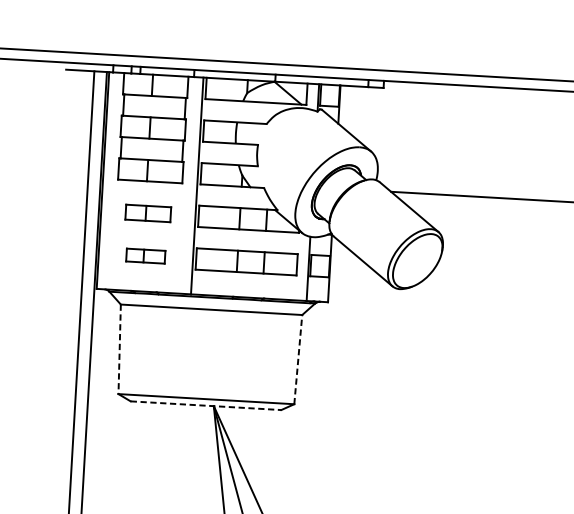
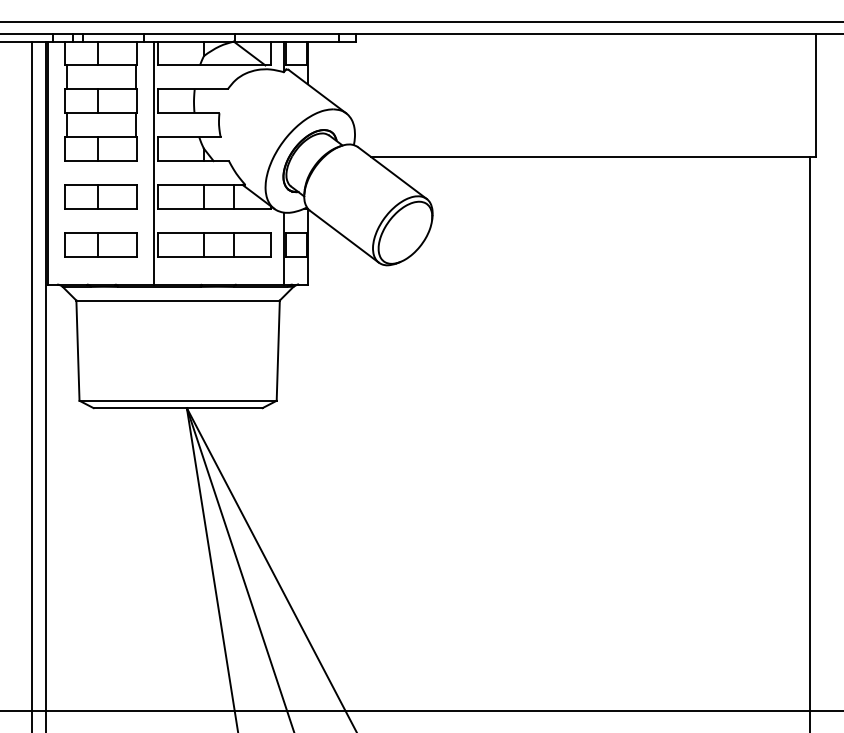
part: (147, 213) -> (100, 196), size x1.43
part: (145, 255) -> (100, 244), size x1.67
line: (119, 350) -> (77, 351), dashed -> solid
line: (298, 359) -> (278, 350), dashed -> solid
line: (206, 406) -> (178, 408), dashed -> solid

